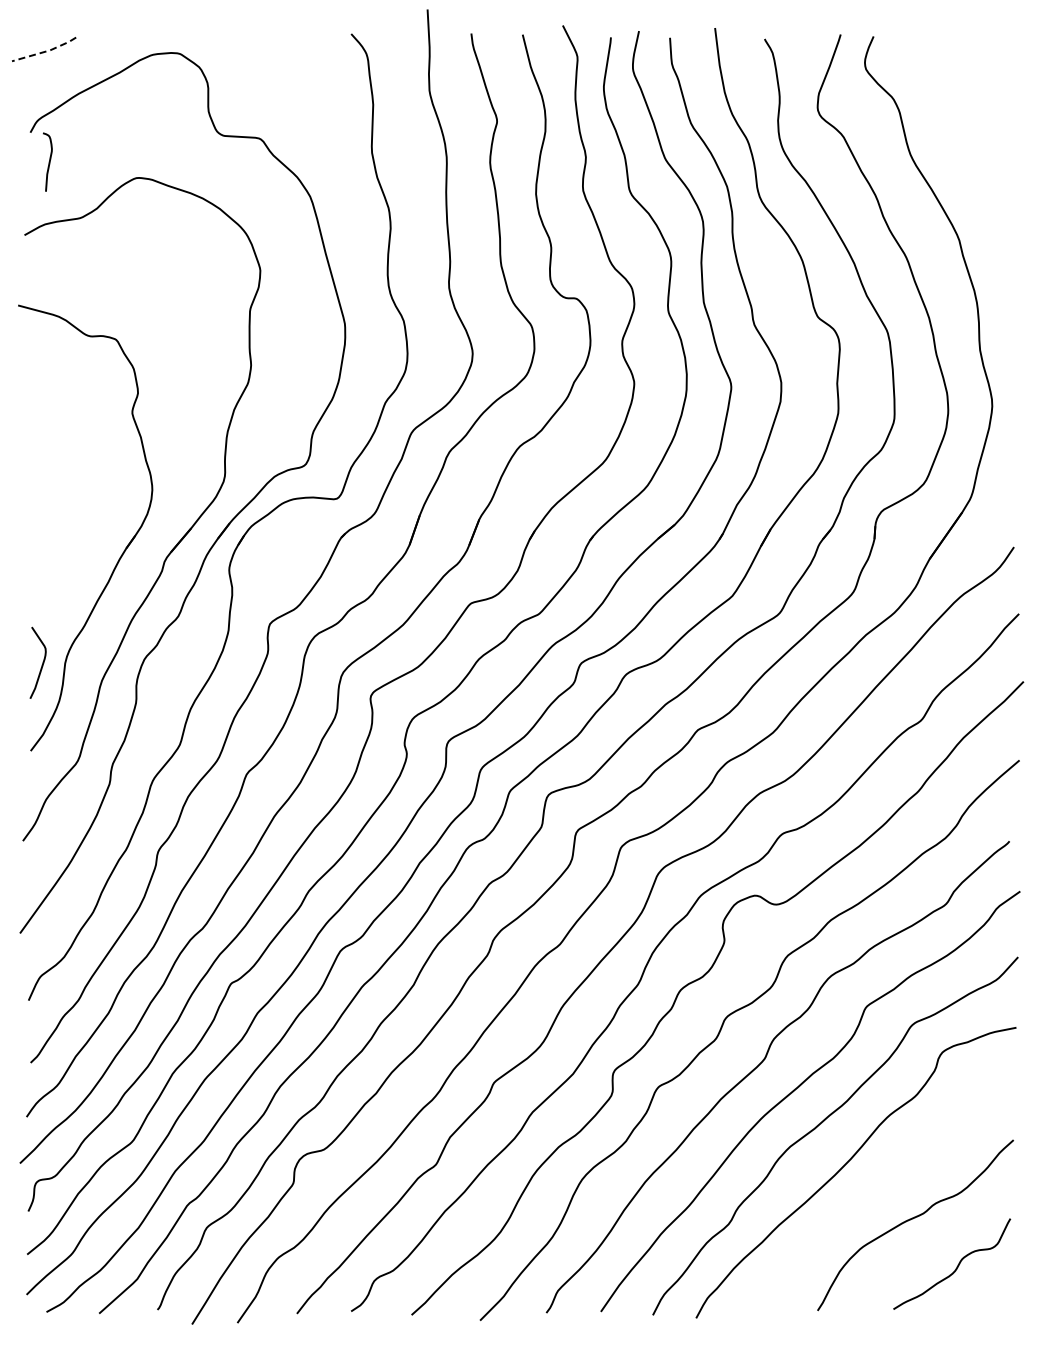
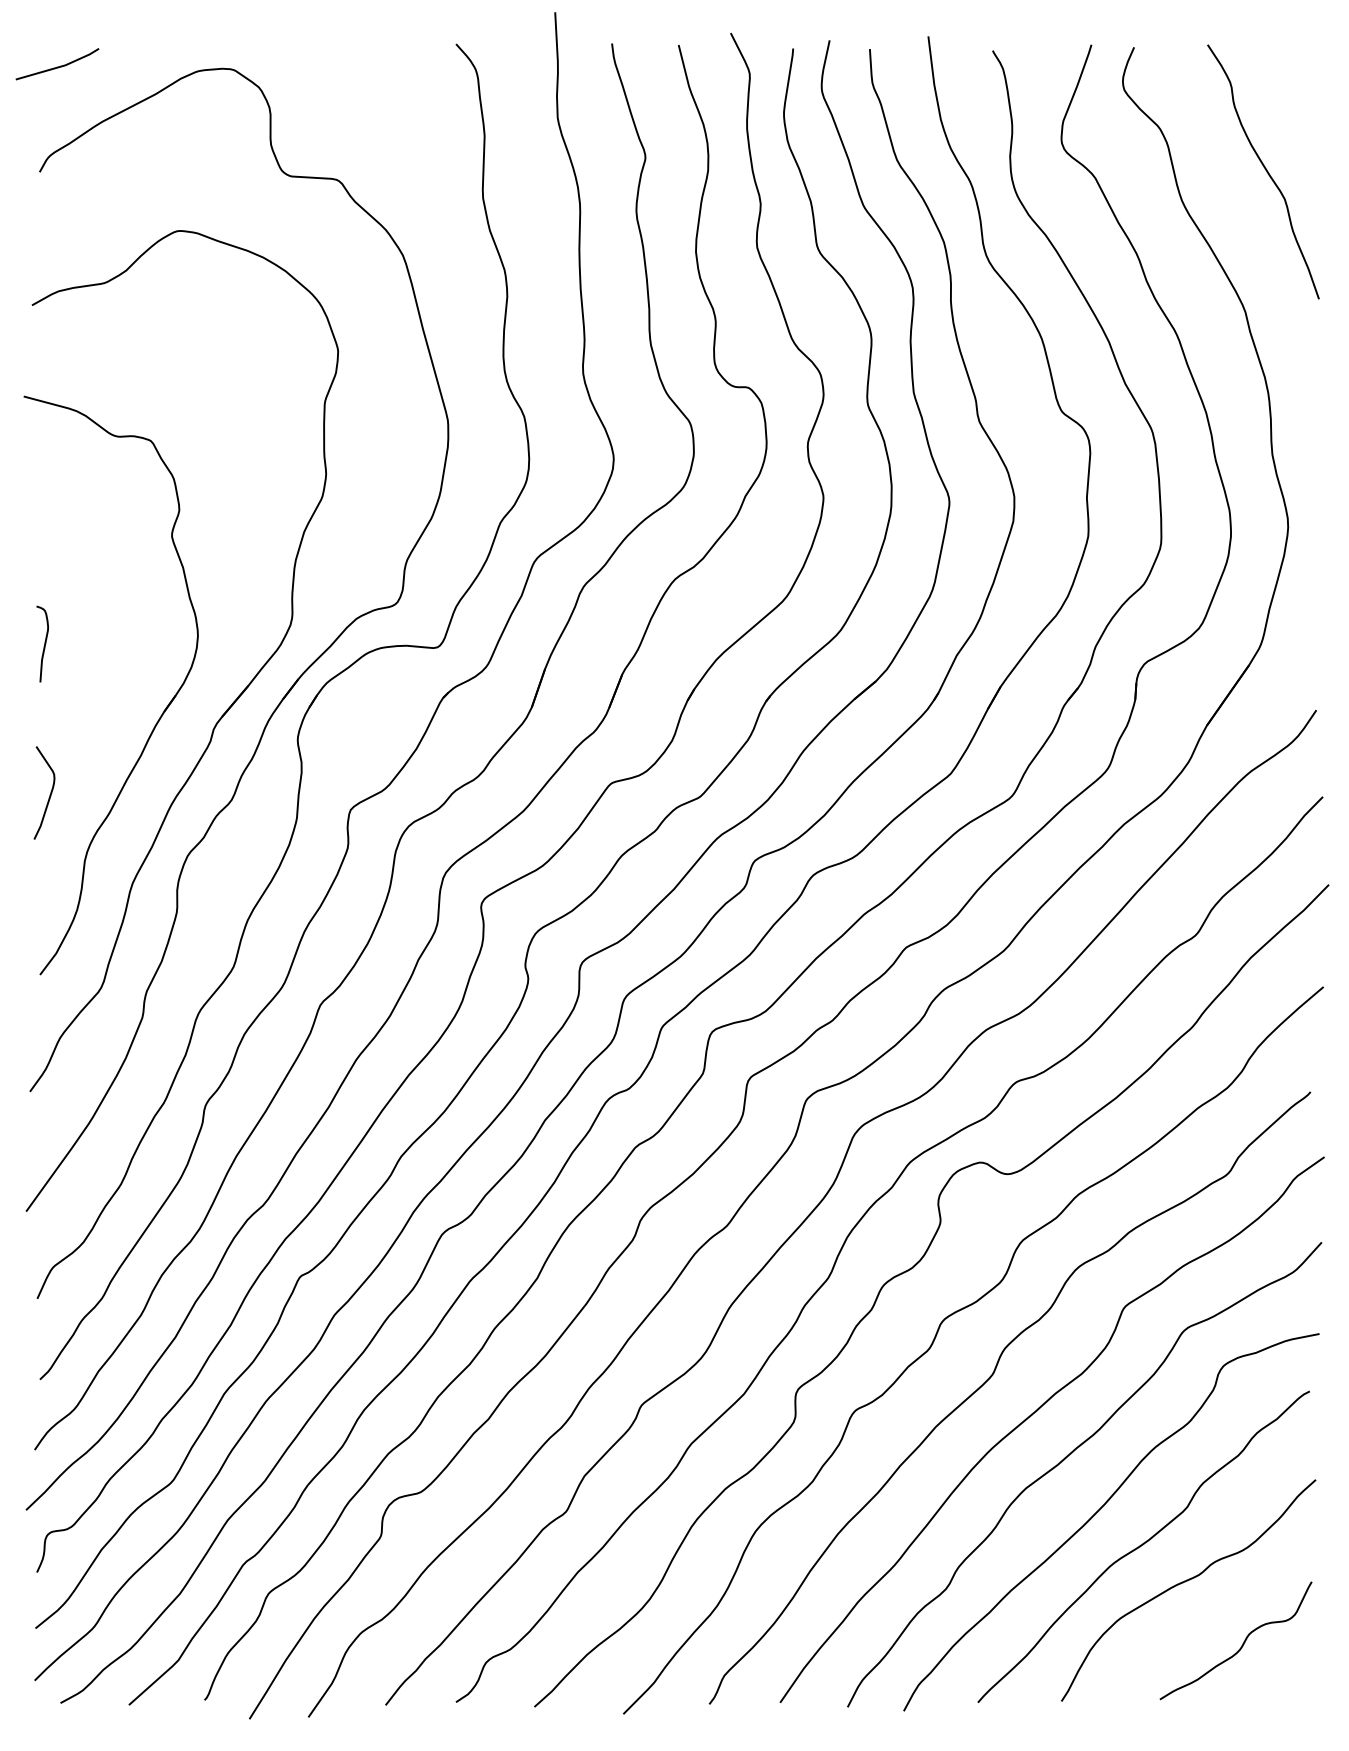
line: (46, 51) -> (60, 66), dashed -> solid
curve: (974, 131) -> (1265, 170), added
curve: (48, 161) -> (43, 643), moved
curve: (42, 662) -> (50, 792), moved
curve: (880, 1190) -> (1143, 1545), added

